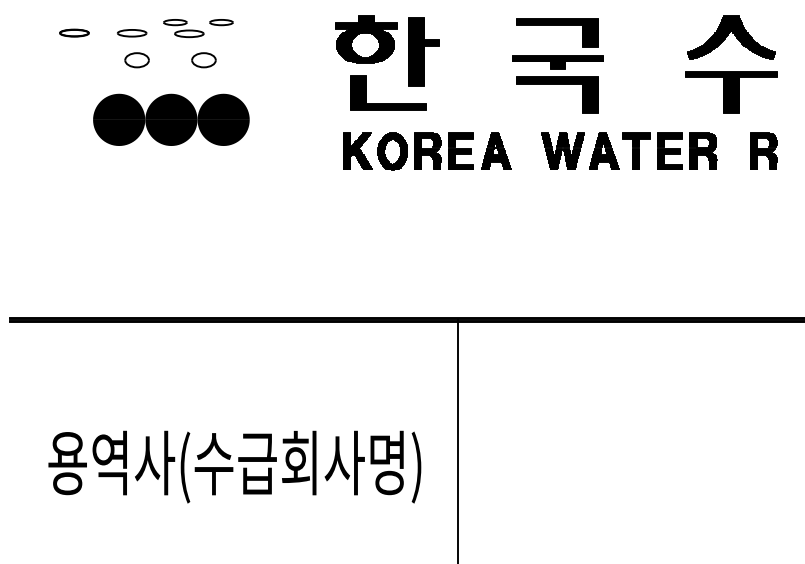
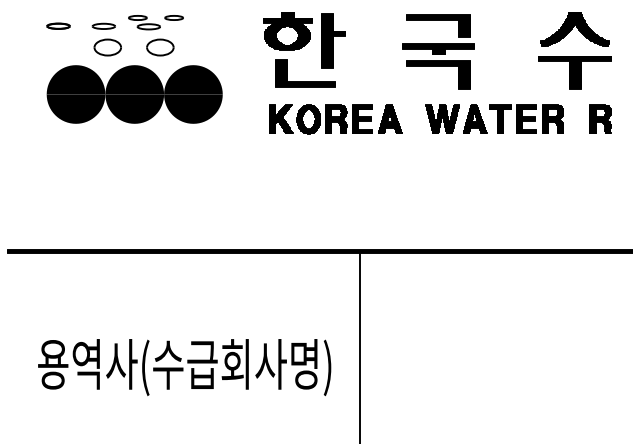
part: (136, 60) -> (107, 47), size x1.43
part: (203, 60) -> (160, 47), size x1.43
part: (171, 119) -> (134, 94), size x1.43

